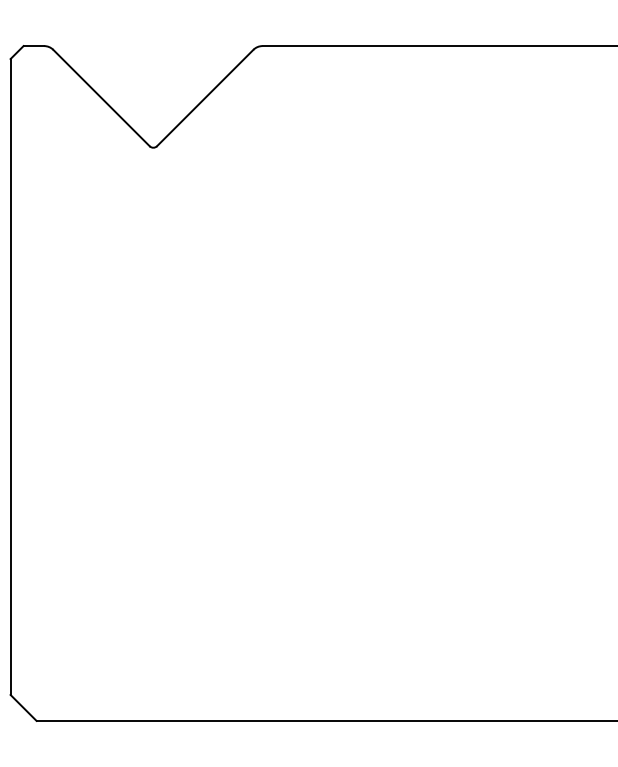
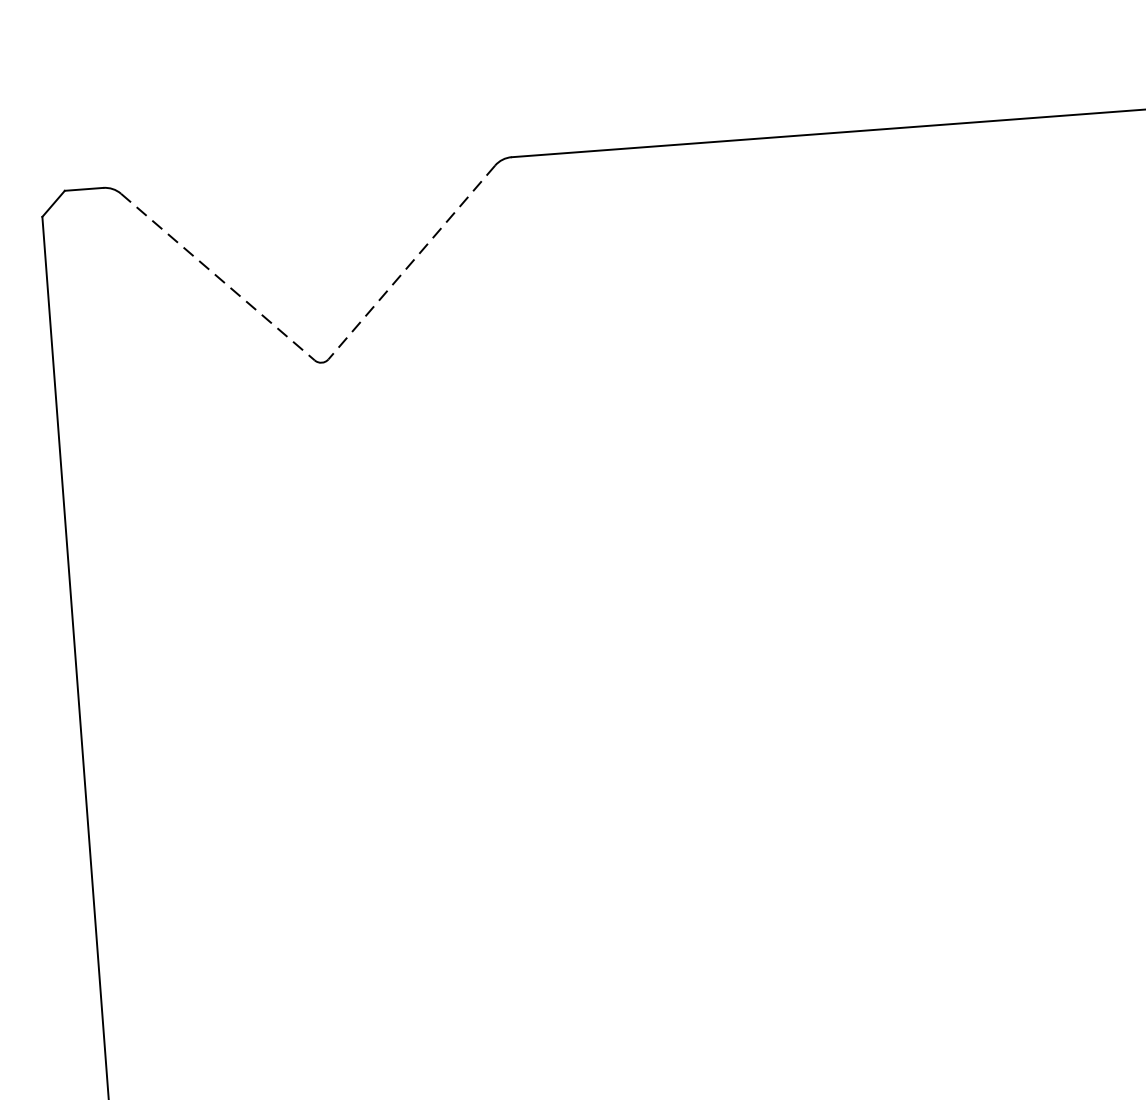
line: (101, 98) -> (217, 277), solid -> dashed
line: (204, 98) -> (410, 263), solid -> dashed

